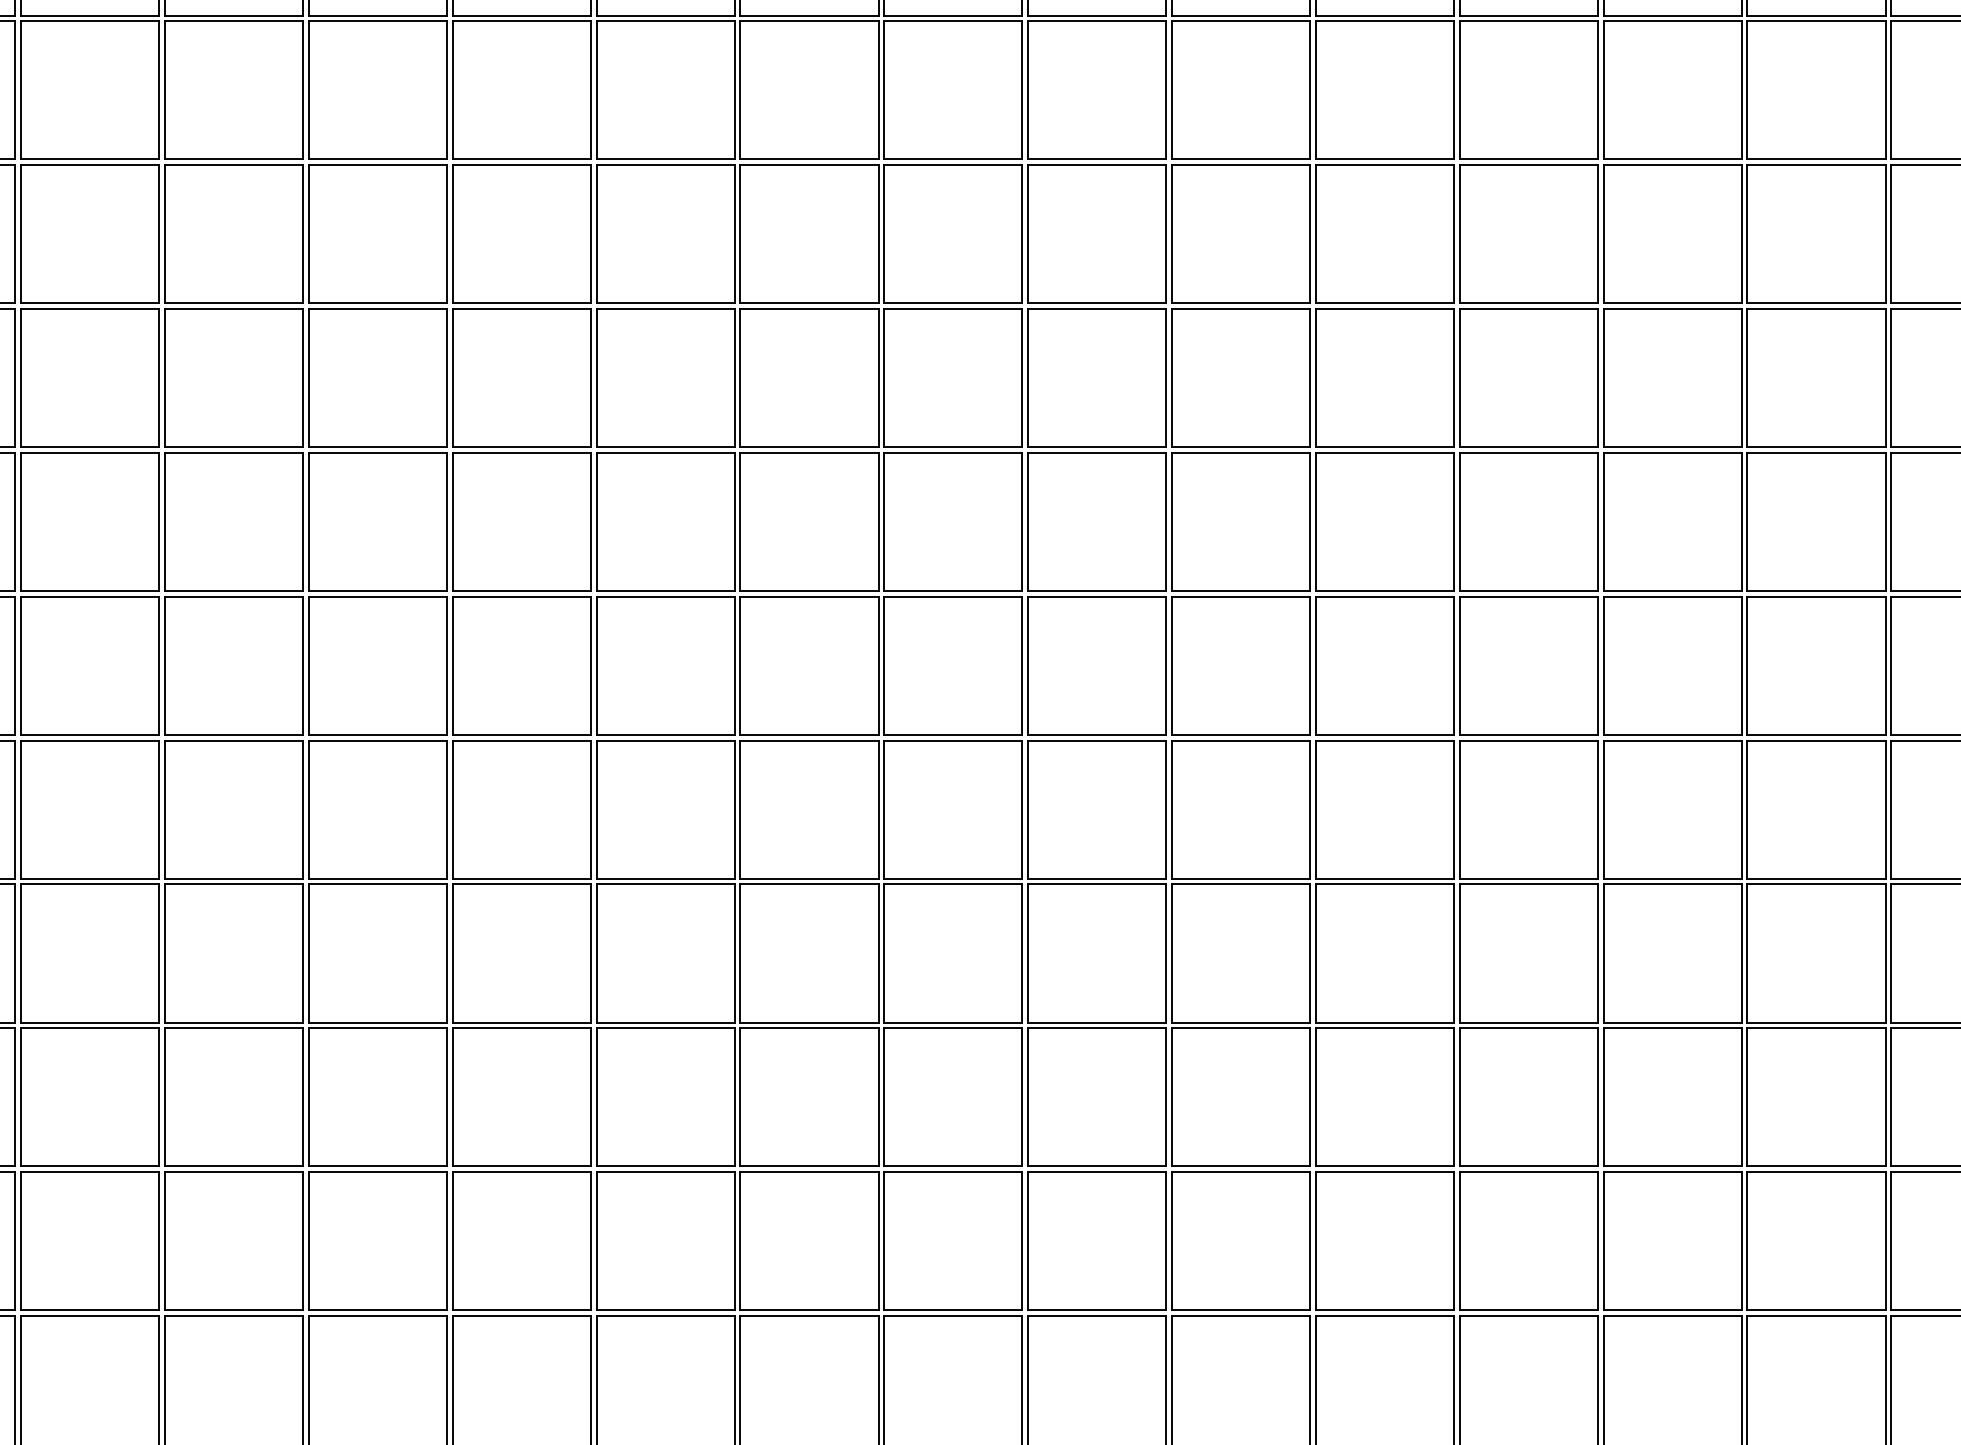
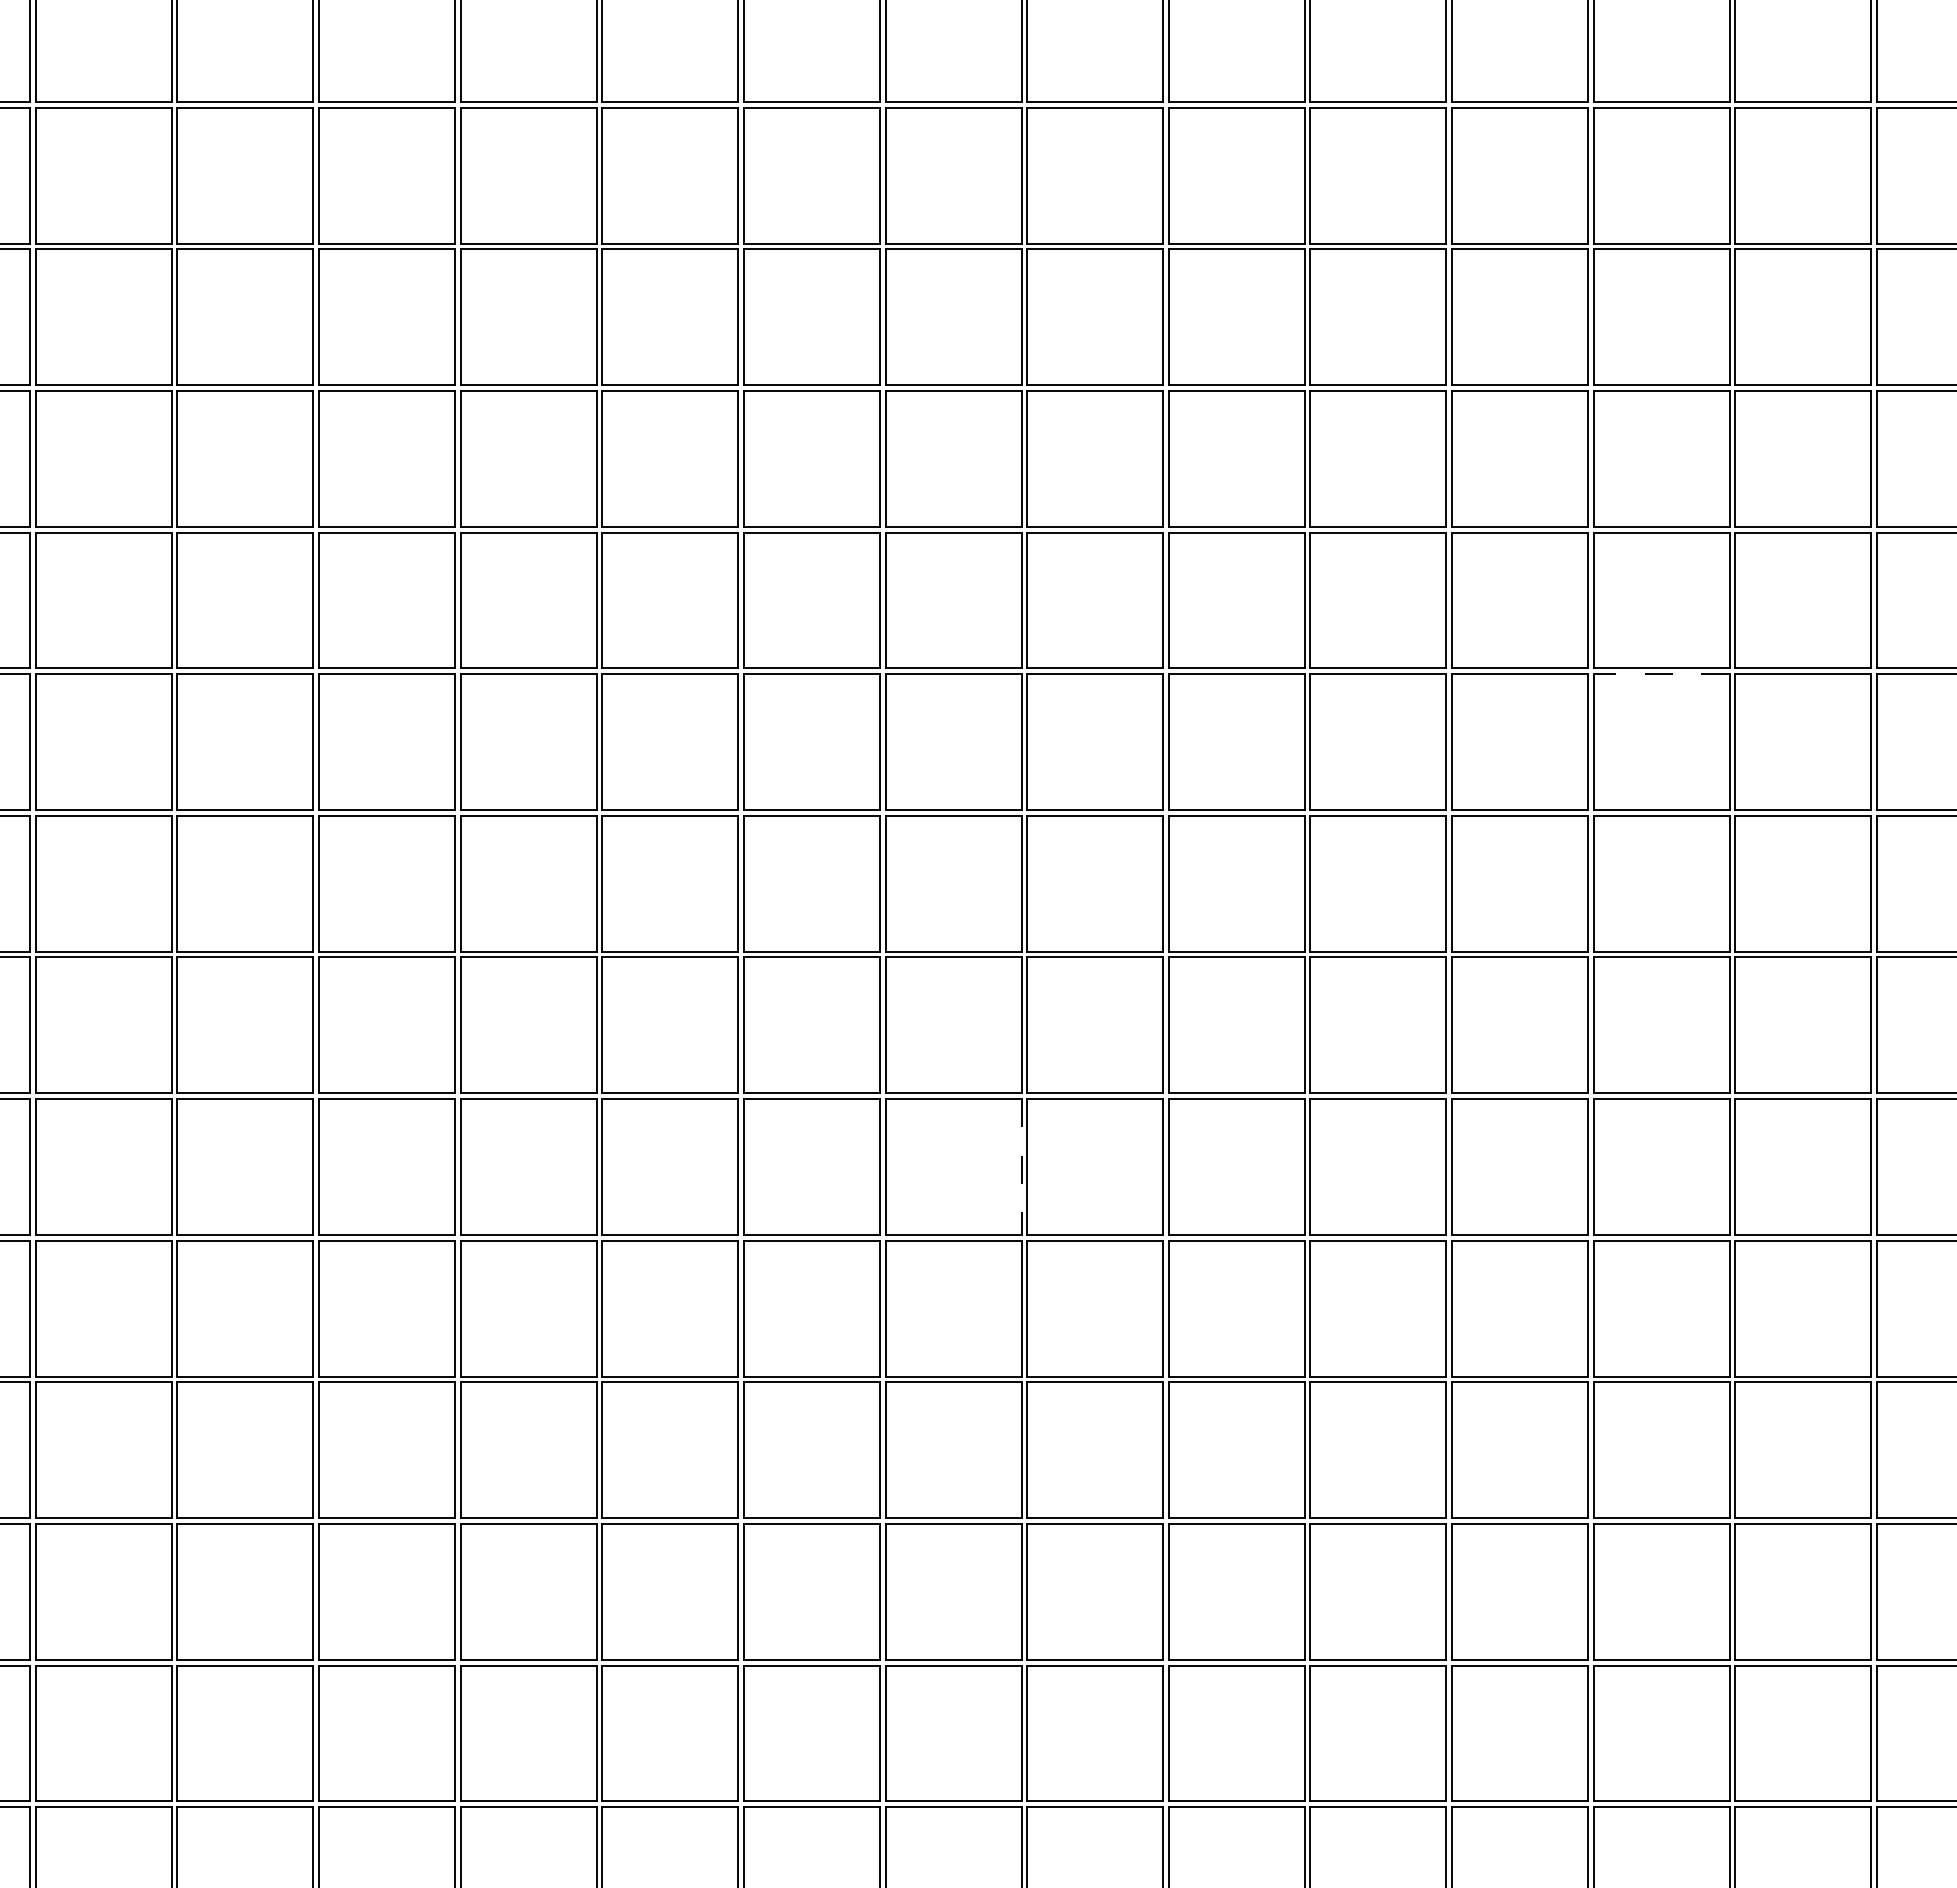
line: (1672, 453) -> (1661, 674), solid -> dashed
line: (1022, 954) -> (1021, 1167), solid -> dashed

